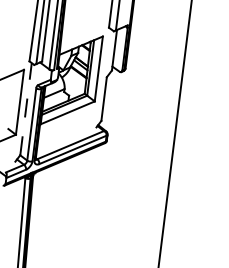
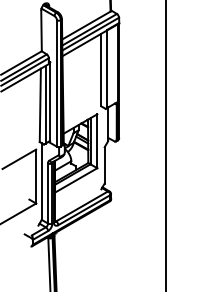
line: (25, 109) -> (41, 181), dashed -> solid

